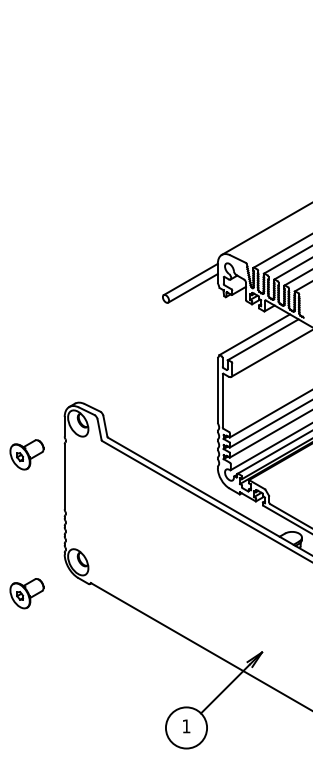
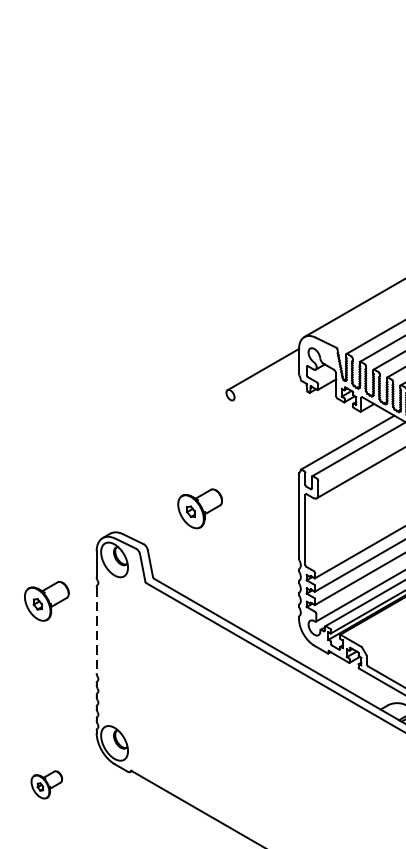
line: (192, 288) -> (265, 381), removed
part: (142, 384) -> (199, 508), added
line: (64, 477) -> (96, 631), solid -> dashed
part: (26, 593) -> (46, 784), size x0.7

